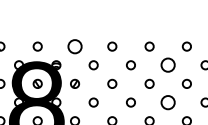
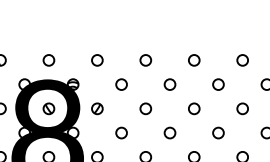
circle: (74, 46) -> (96, 60), size x0.62
circle: (168, 65) -> (218, 84), size x0.62
circle: (168, 102) -> (218, 132), size x0.62

